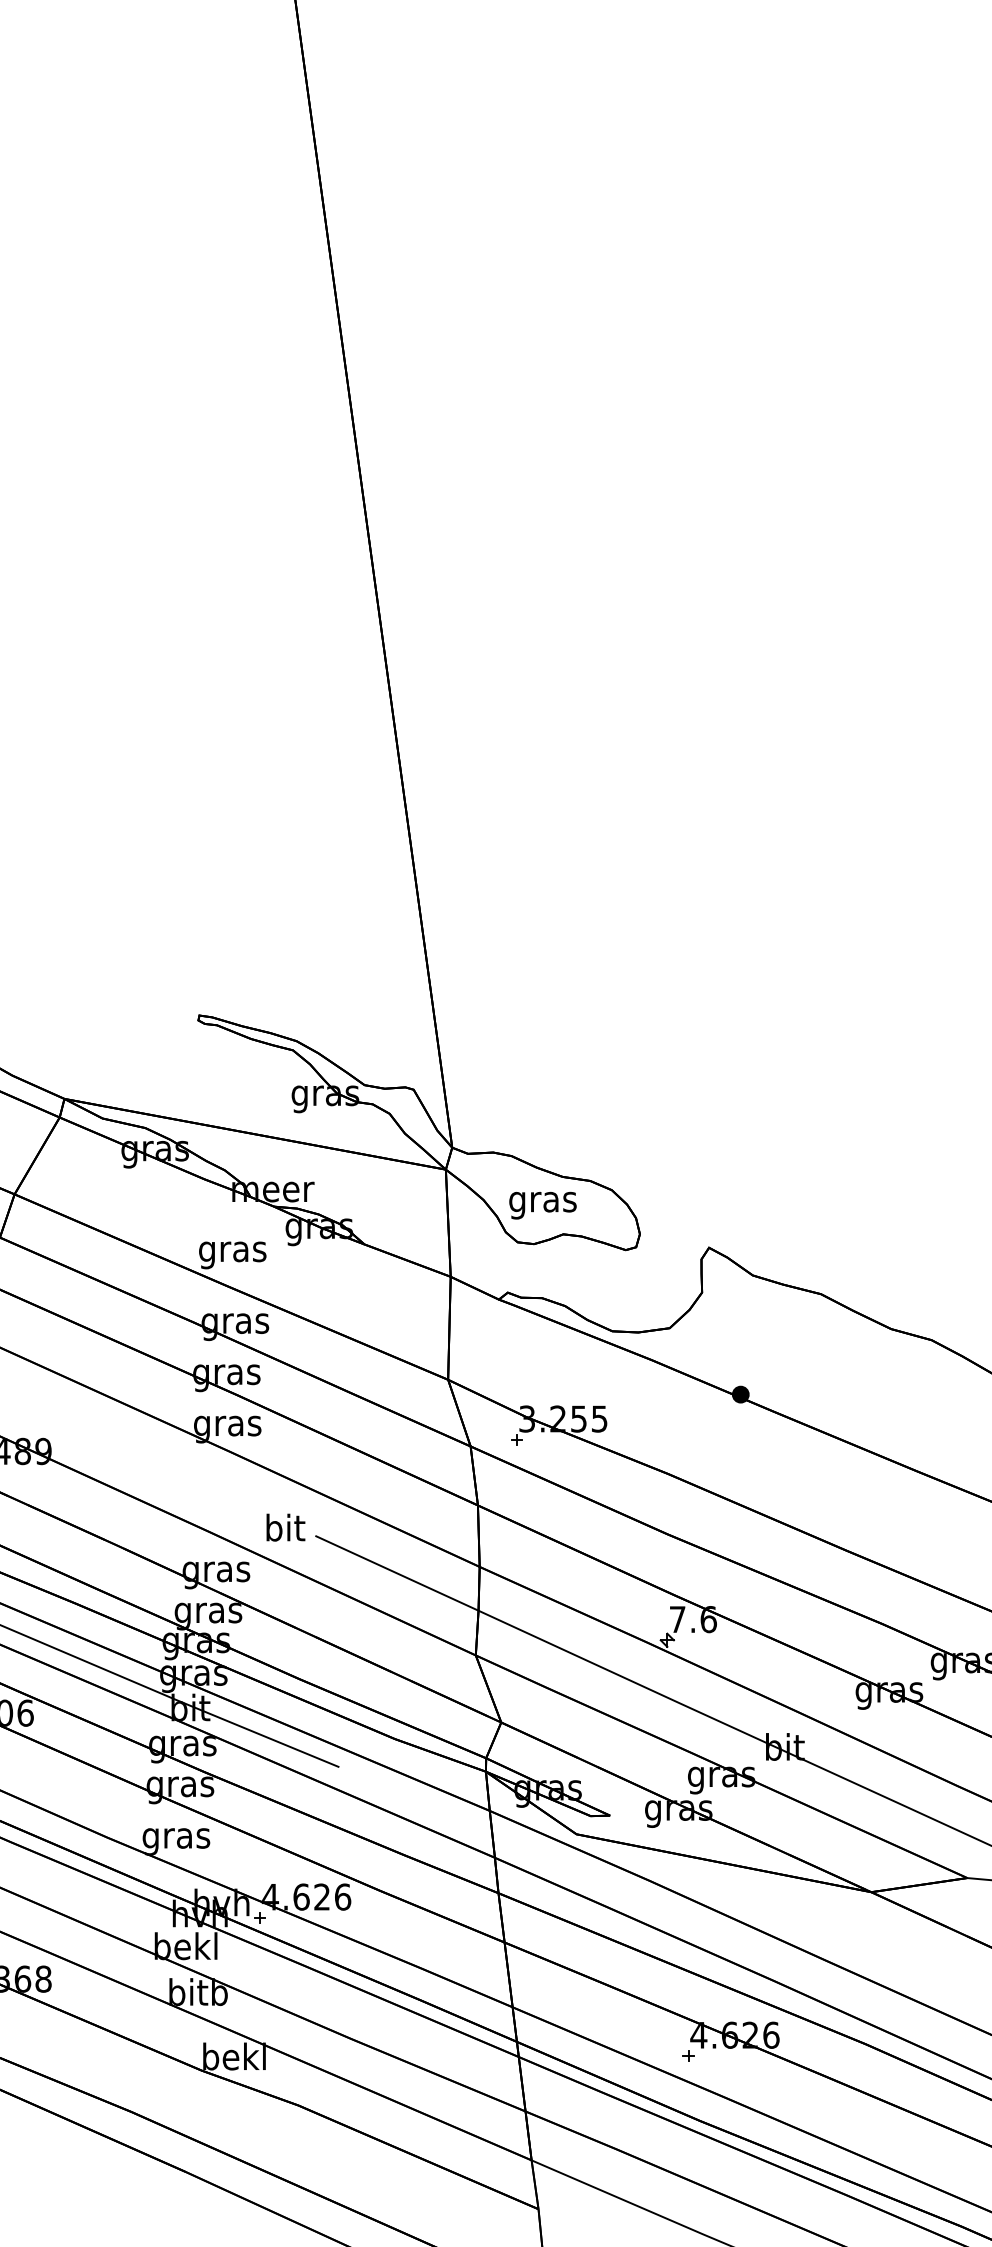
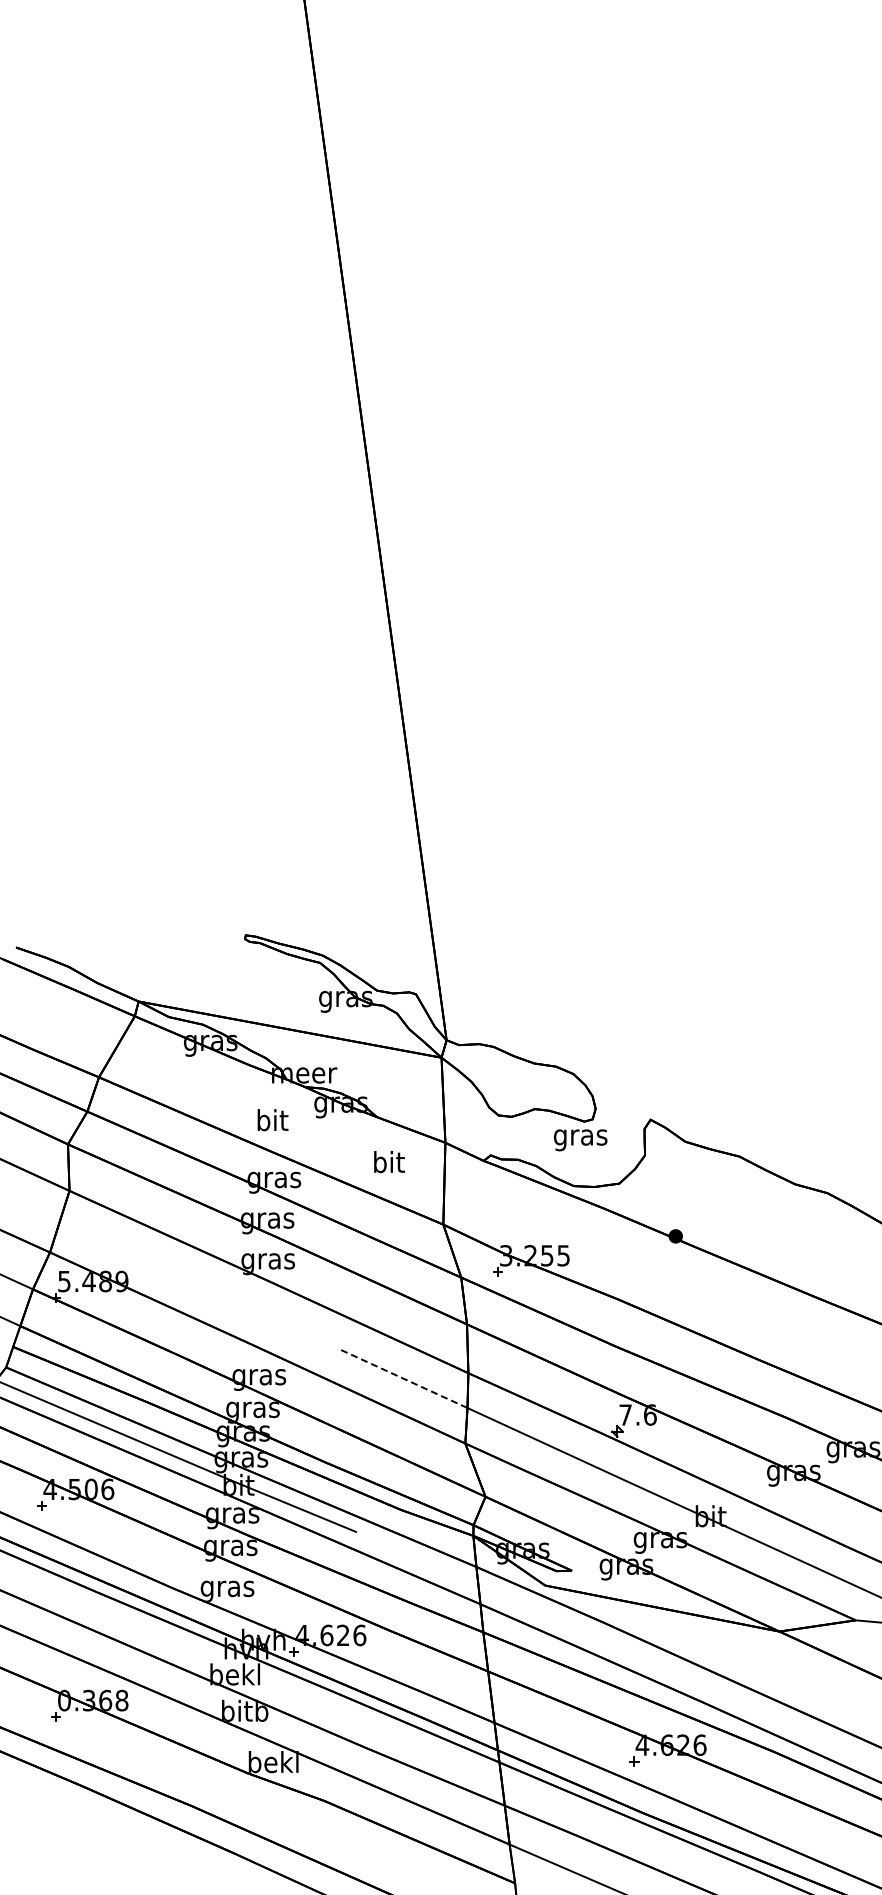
text: (542, 1205) -> (580, 1140), moved
text: (233, 1251) -> (272, 1122), gras -> bit
text: (285, 1528) -> (389, 1162), moved
line: (397, 1573) -> (403, 1378), solid -> dashed

